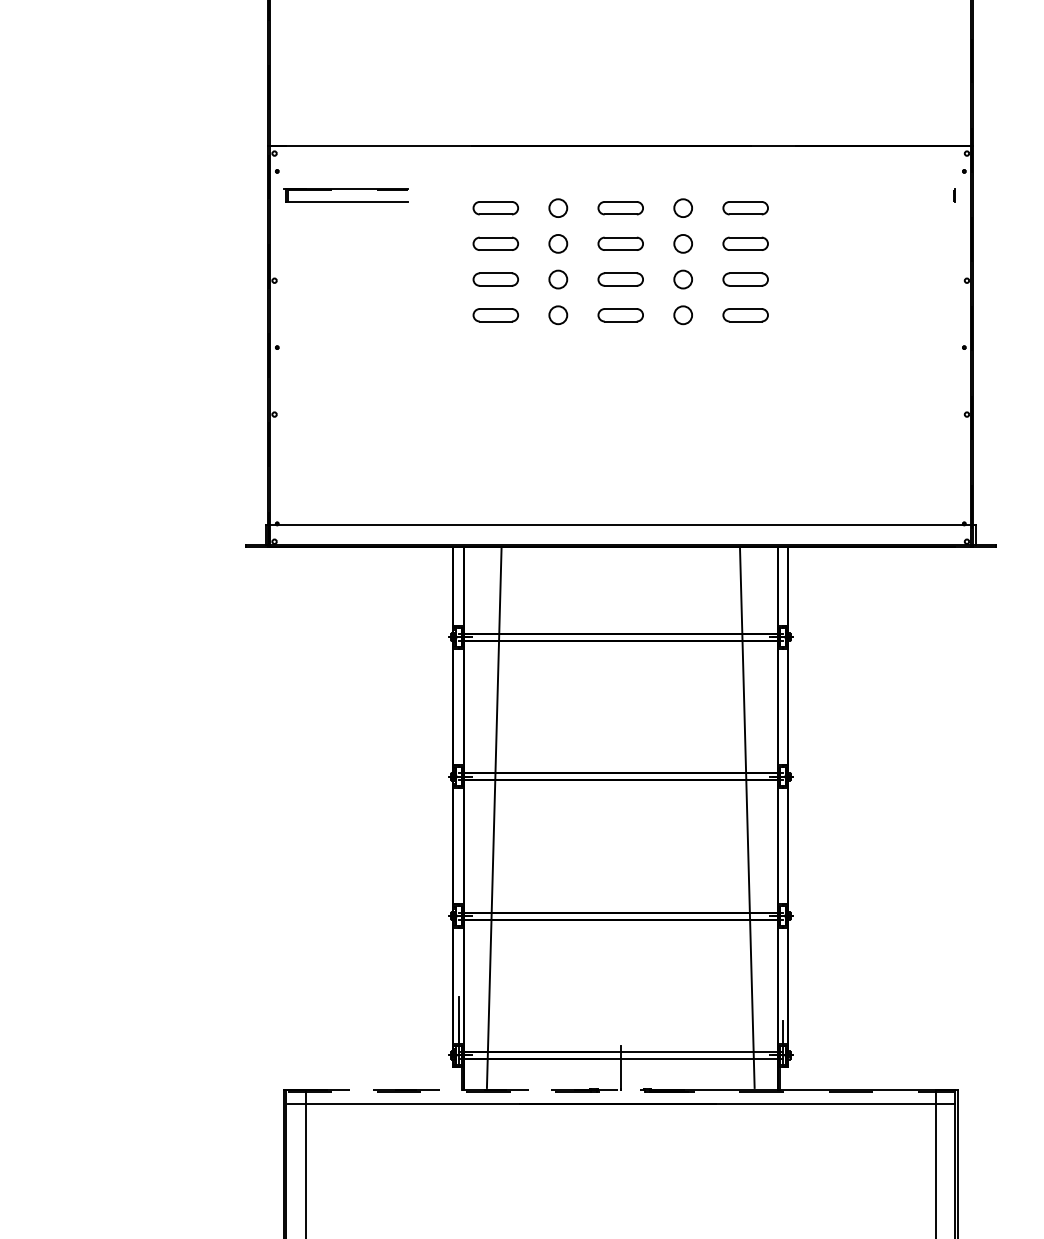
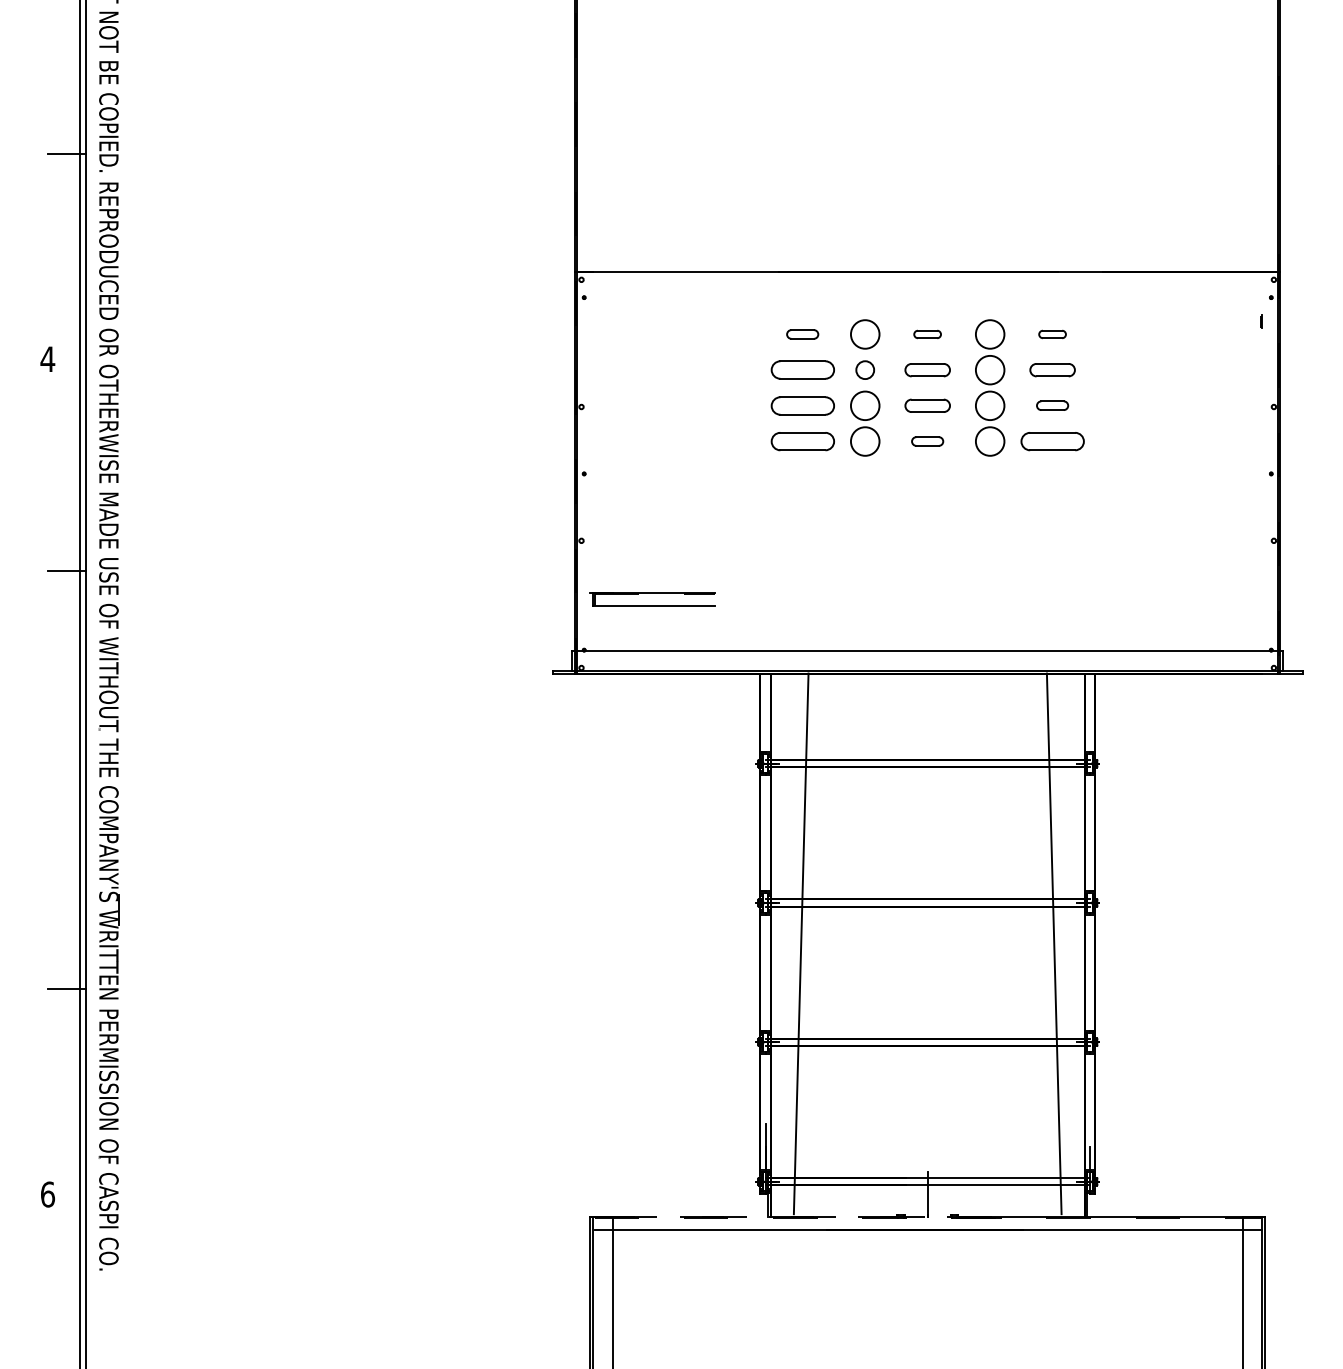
part: (345, 195) -> (652, 599), moved
part: (495, 208) -> (802, 334), size x0.7
circle: (558, 208) -> (865, 334), size x1.6
part: (620, 208) -> (927, 334), size x0.6
circle: (683, 208) -> (990, 334), size x1.6
part: (745, 208) -> (1052, 334), size x0.6
part: (495, 244) -> (802, 370), size x1.4
circle: (683, 244) -> (990, 370), size x1.6
part: (495, 279) -> (802, 405), size x1.4
circle: (558, 279) -> (865, 405), size x1.6
circle: (683, 279) -> (990, 405), size x1.6
part: (745, 279) -> (1052, 405), size x0.7
part: (495, 315) -> (802, 441), size x1.4
circle: (558, 315) -> (865, 441), size x1.6
part: (620, 315) -> (927, 441), size x0.7
circle: (683, 315) -> (990, 441), size x1.6
part: (745, 315) -> (1052, 441), size x1.4

